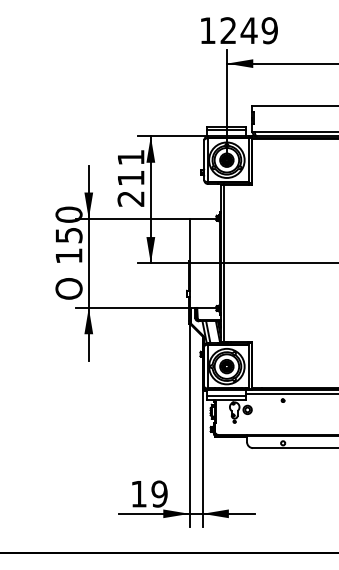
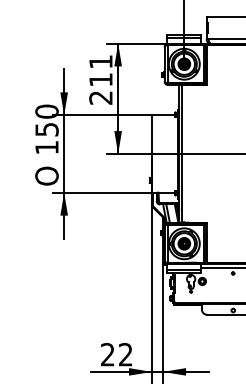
text: (149, 493) -> (116, 354), 19 -> 22

